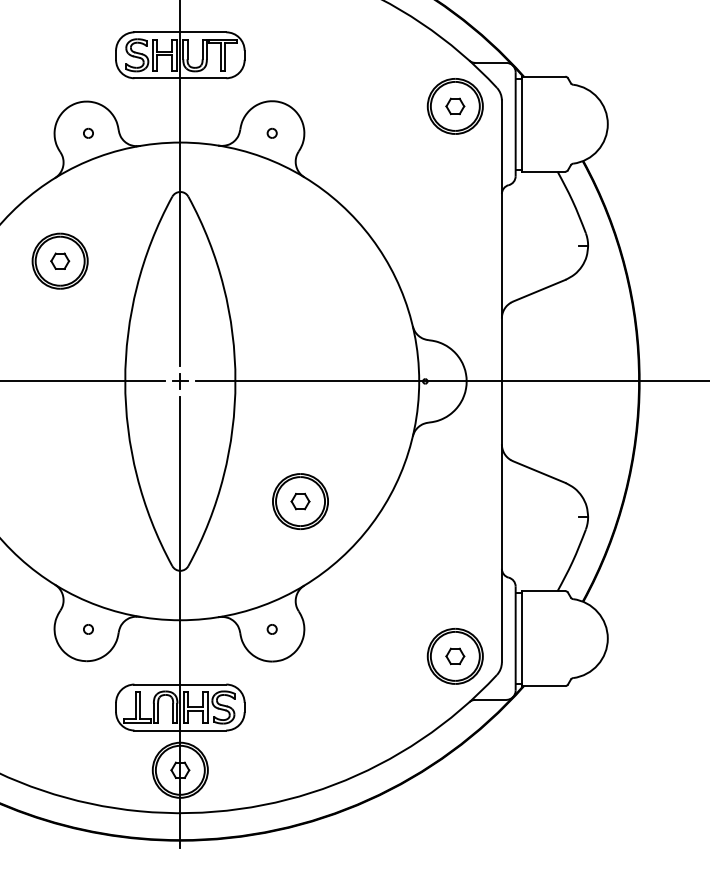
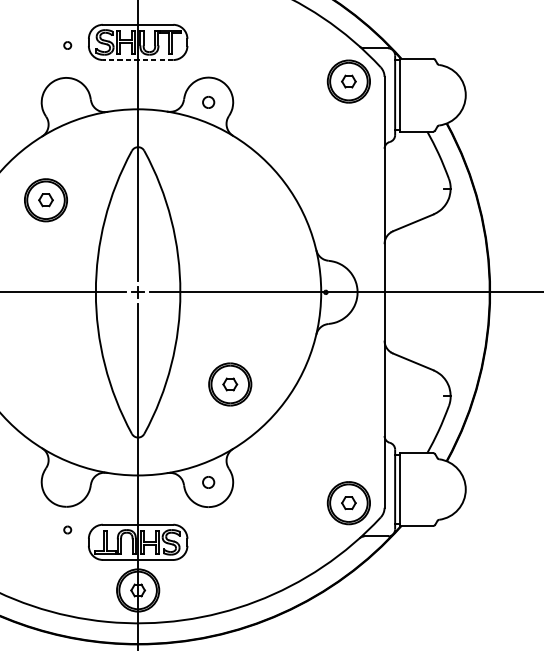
line: (180, 78) -> (138, 60), solid -> dashed
part: (88, 132) -> (67, 44), moved
part: (271, 132) -> (207, 101), size x1.6
part: (88, 629) -> (67, 530), moved
part: (271, 629) -> (207, 482), size x1.6

